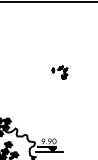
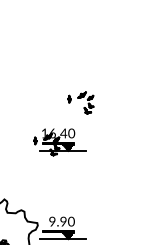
part: (47, 95) -> (59, 142), added

